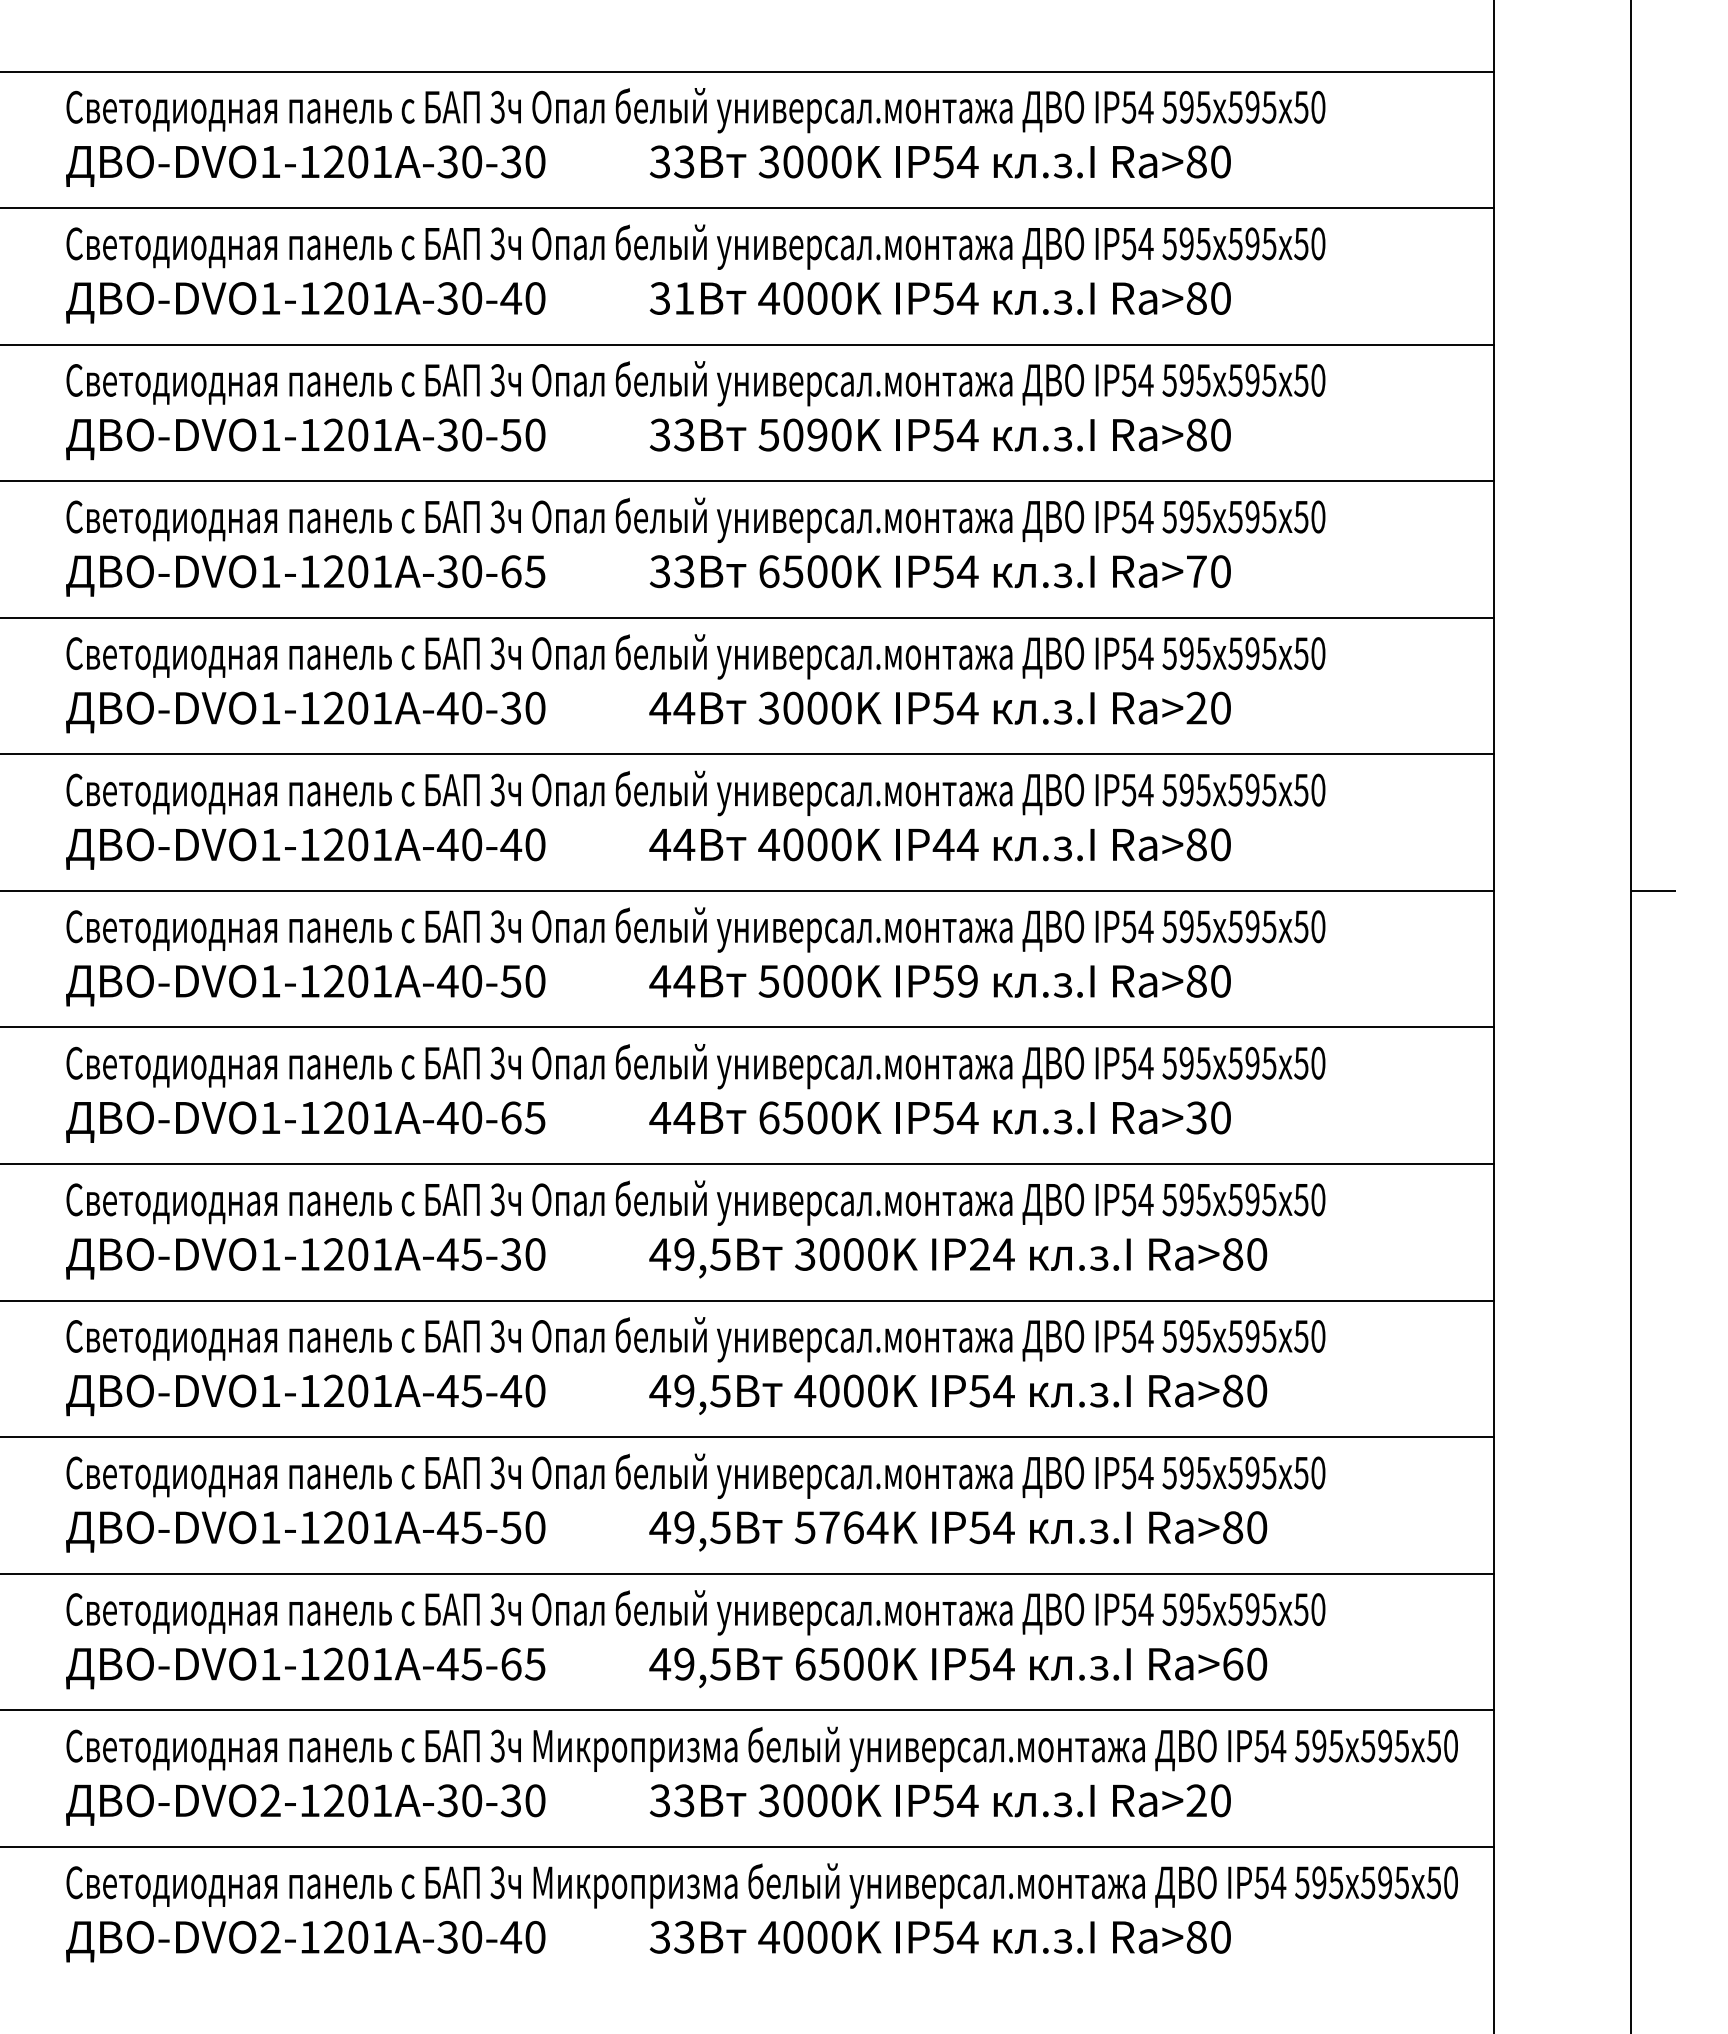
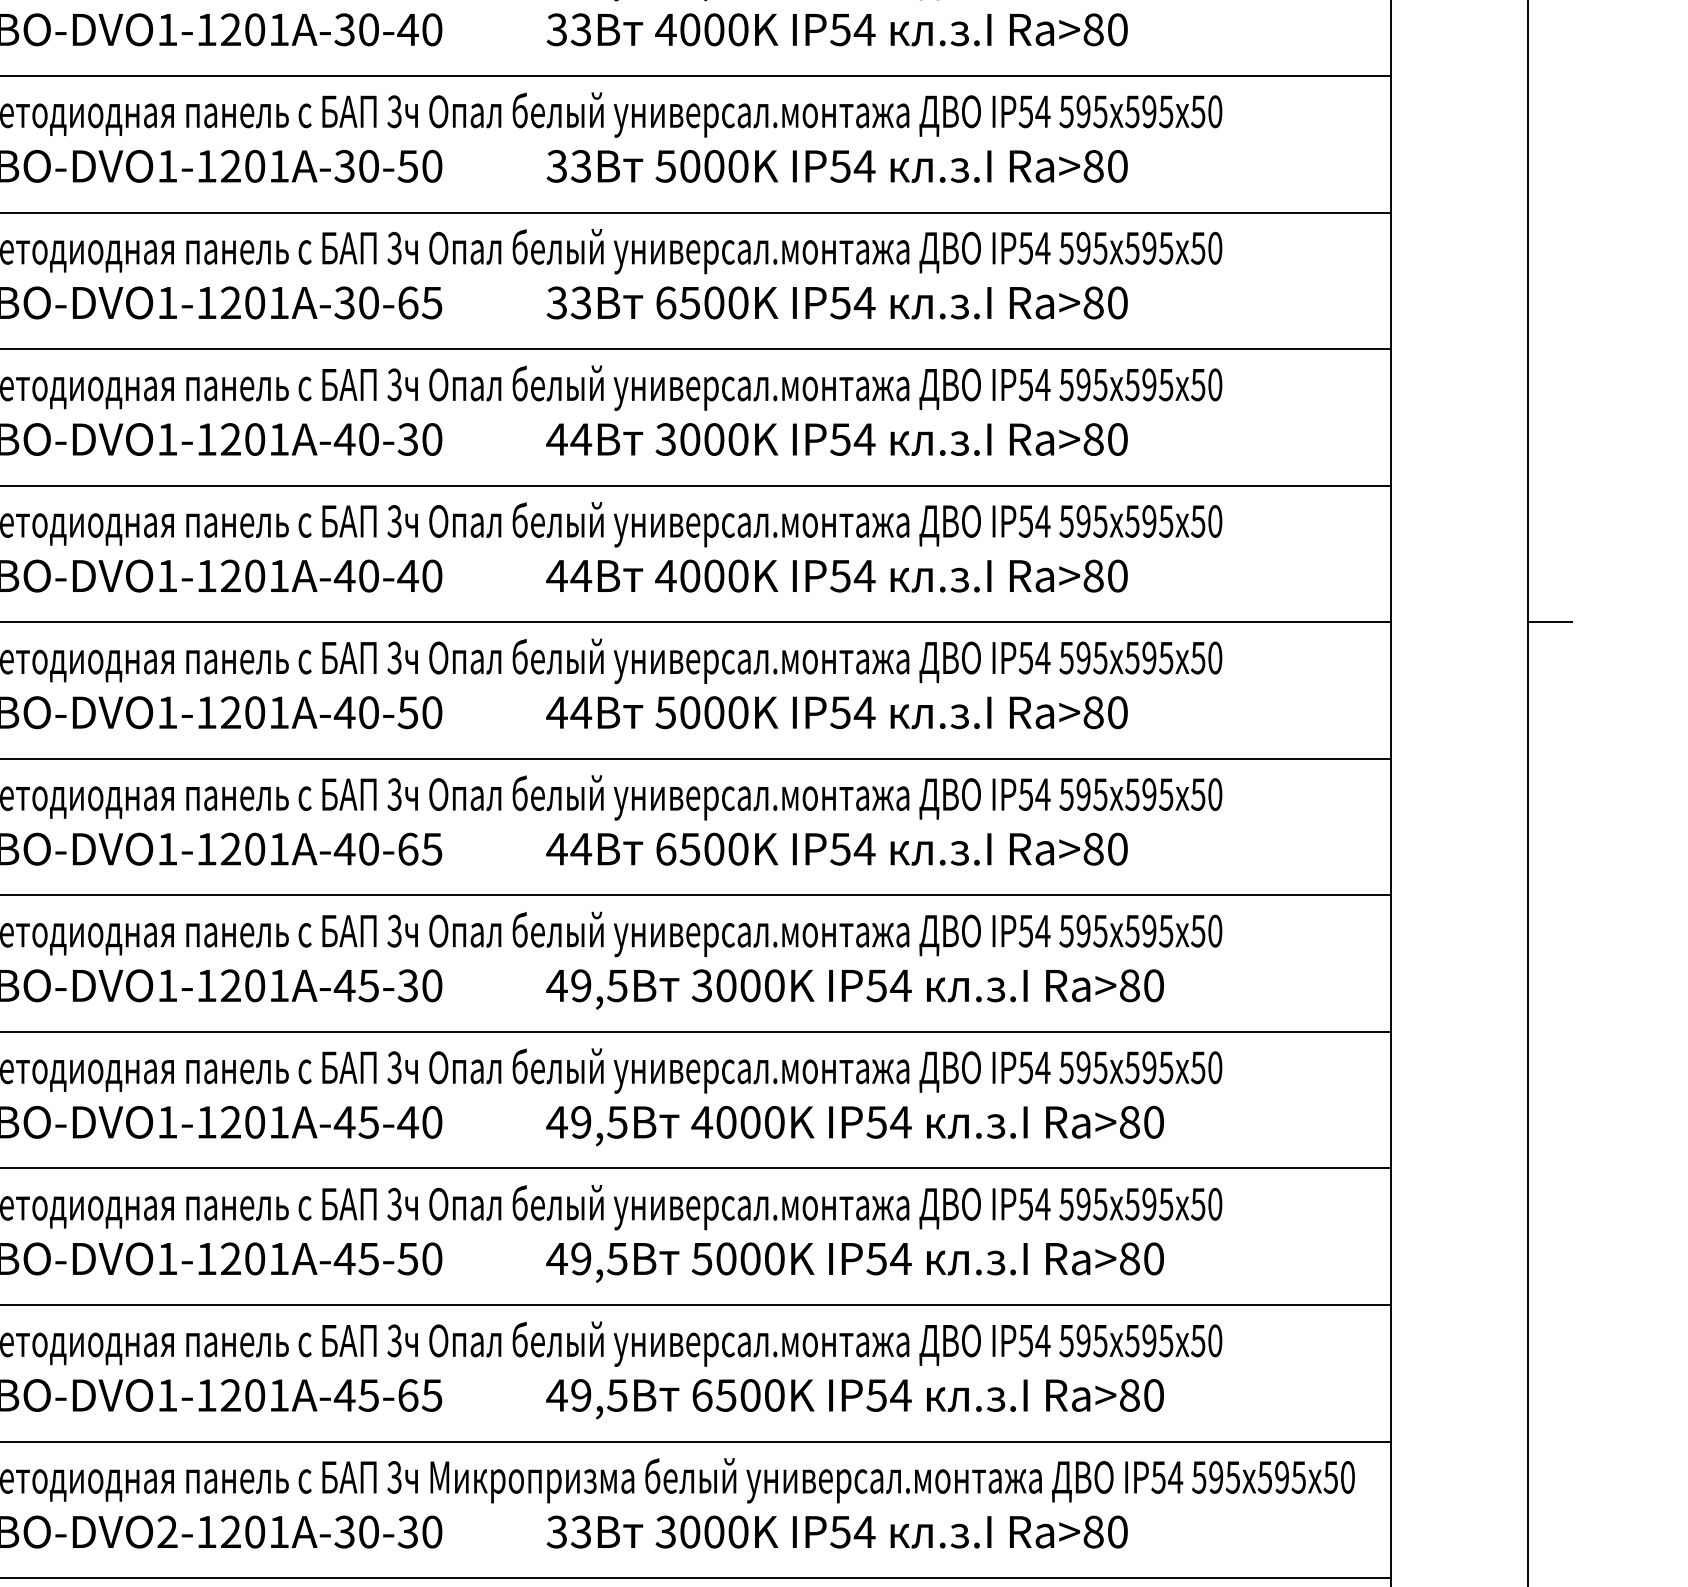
text: (684, 298) -> (581, 29), 31 -> 33
text: (817, 434) -> (714, 165), 5090K -> 5000K
text: (1196, 571) -> (1093, 302), Ra>70 -> Ra>80
text: (1196, 707) -> (1093, 438), Ra>20 -> Ra>80
text: (943, 844) -> (840, 575), IP44 -> IP54
text: (967, 981) -> (864, 712), IP59 -> IP54
text: (1196, 1117) -> (1093, 848), Ra>30 -> Ra>80
text: (979, 1254) -> (876, 985), IP24 -> IP54
text: (853, 1527) -> (750, 1258), 5764K -> 5000K
text: (1233, 1663) -> (1130, 1394), Ra>60 -> Ra>80
text: (1196, 1800) -> (1093, 1531), Ra>20 -> Ra>80

